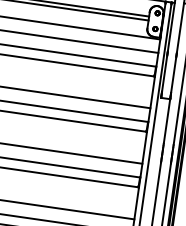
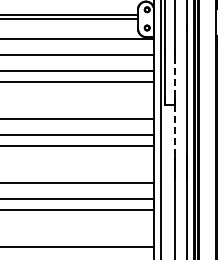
line: (173, 75) -> (175, 77), solid -> dashed
line: (167, 121) -> (175, 130), solid -> dashed

